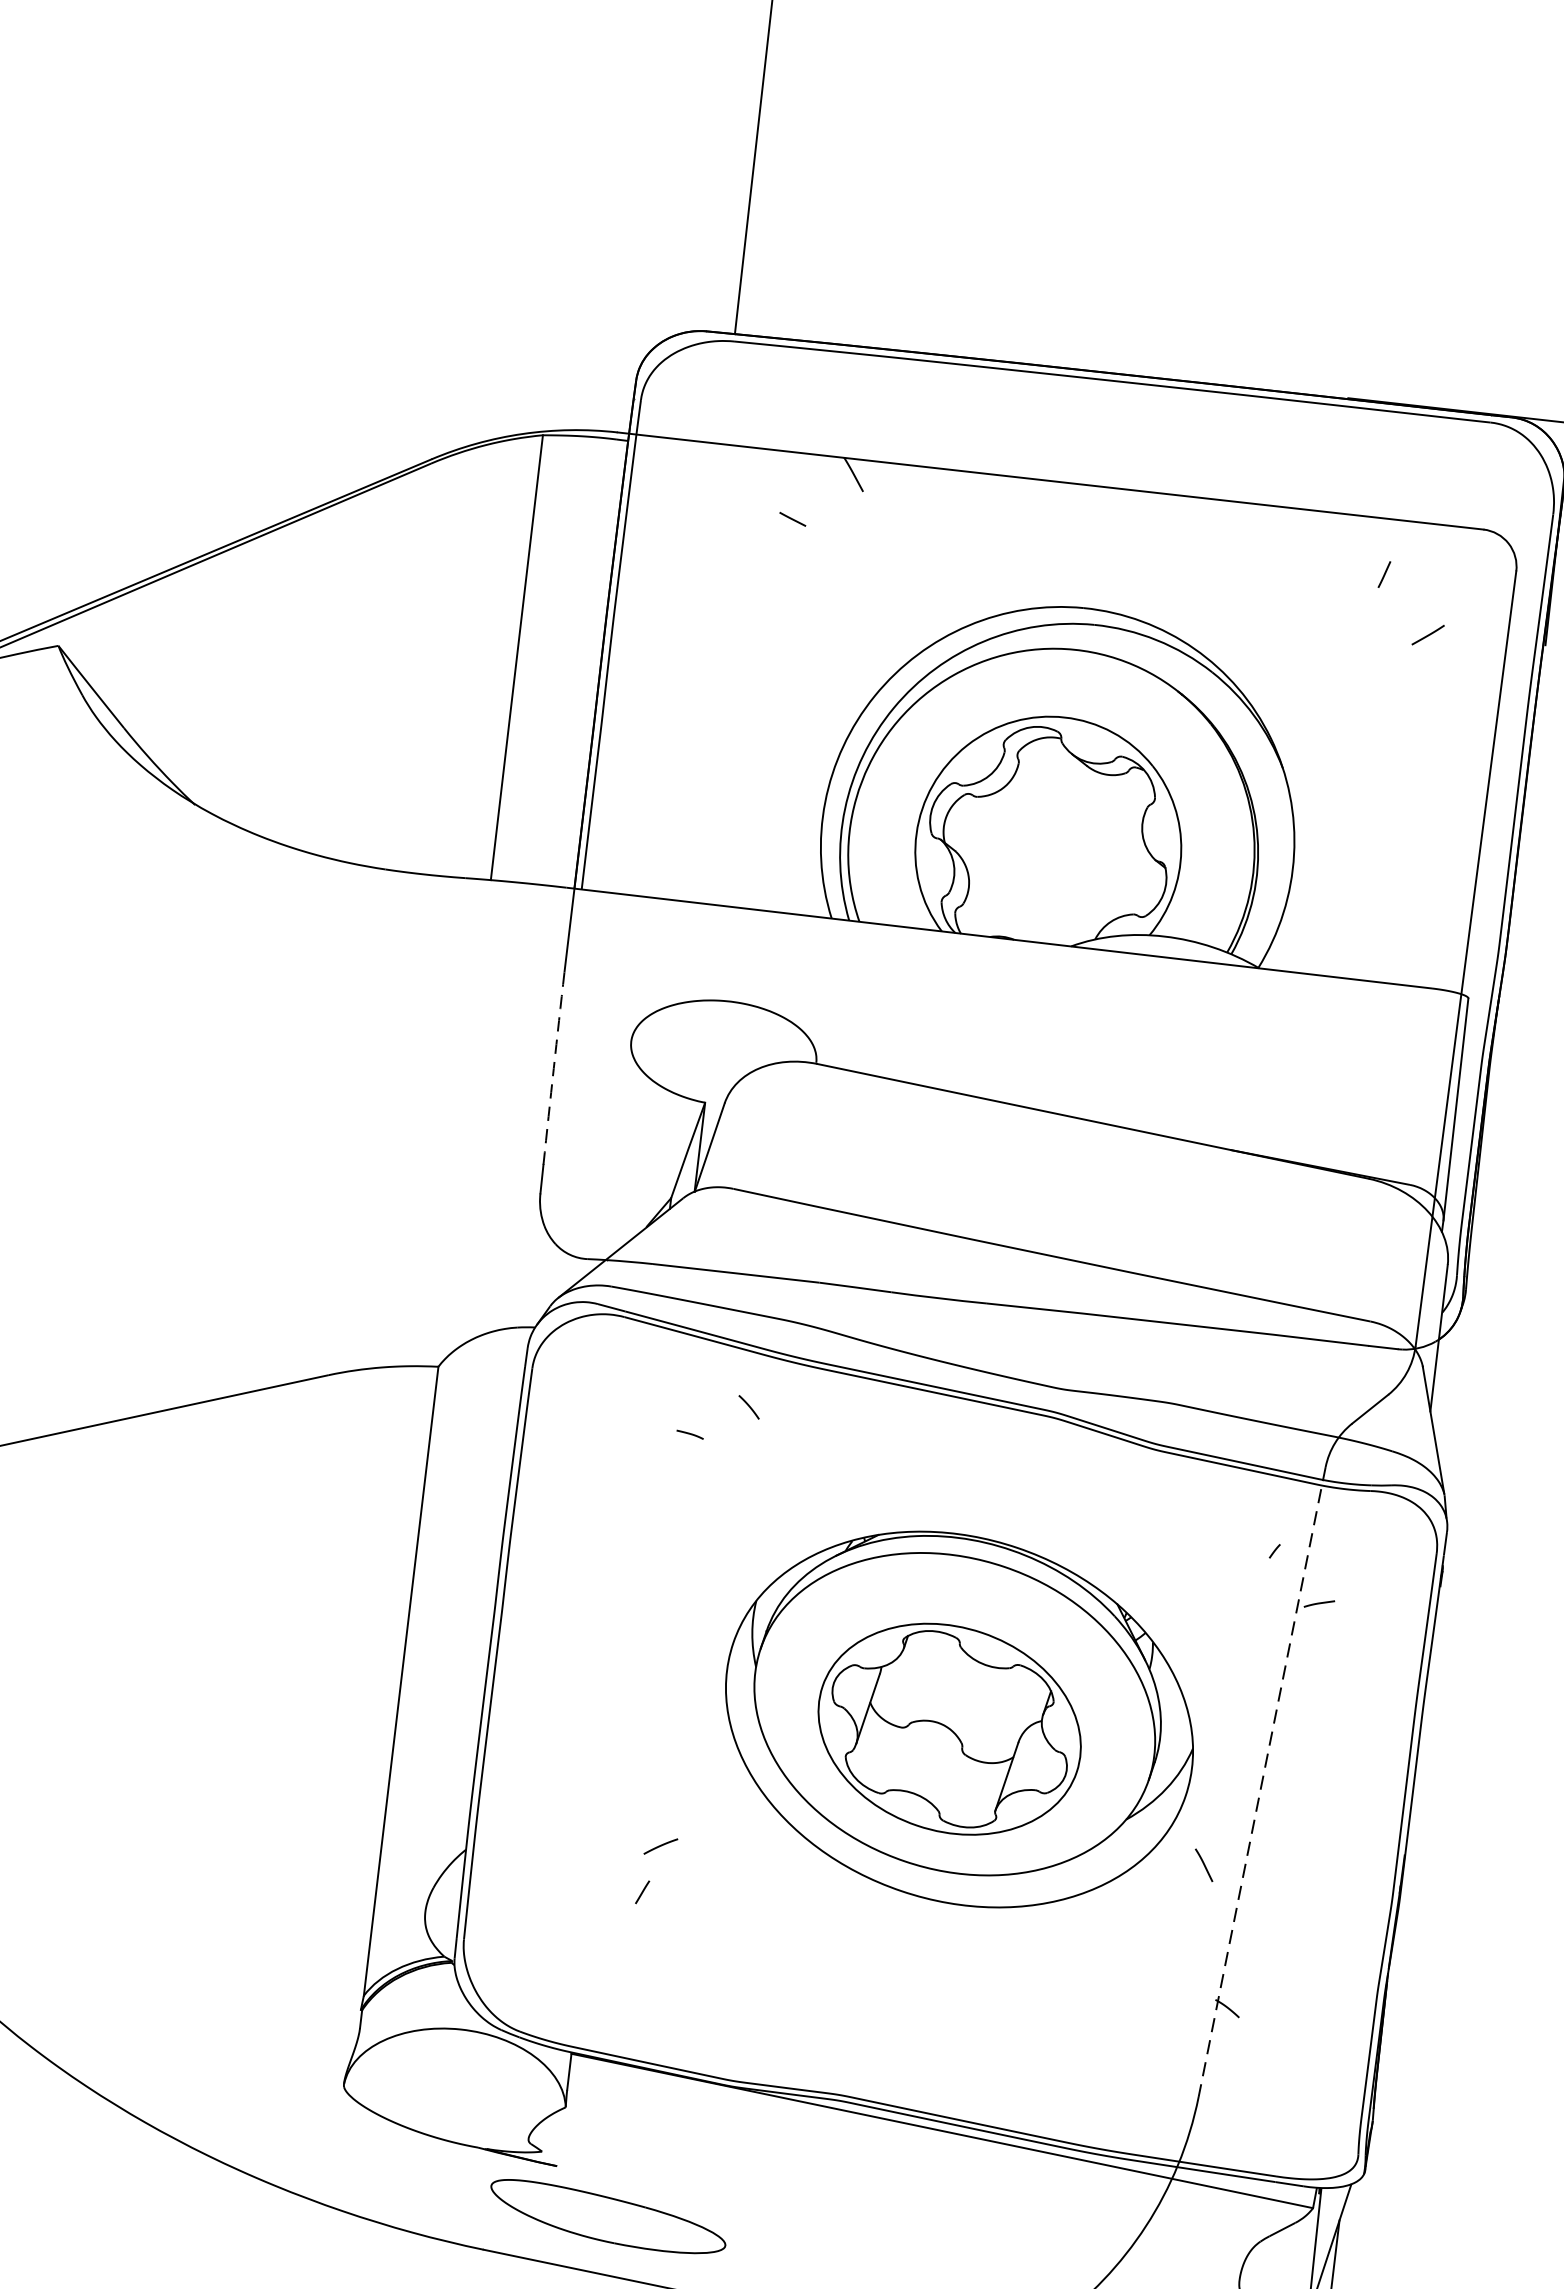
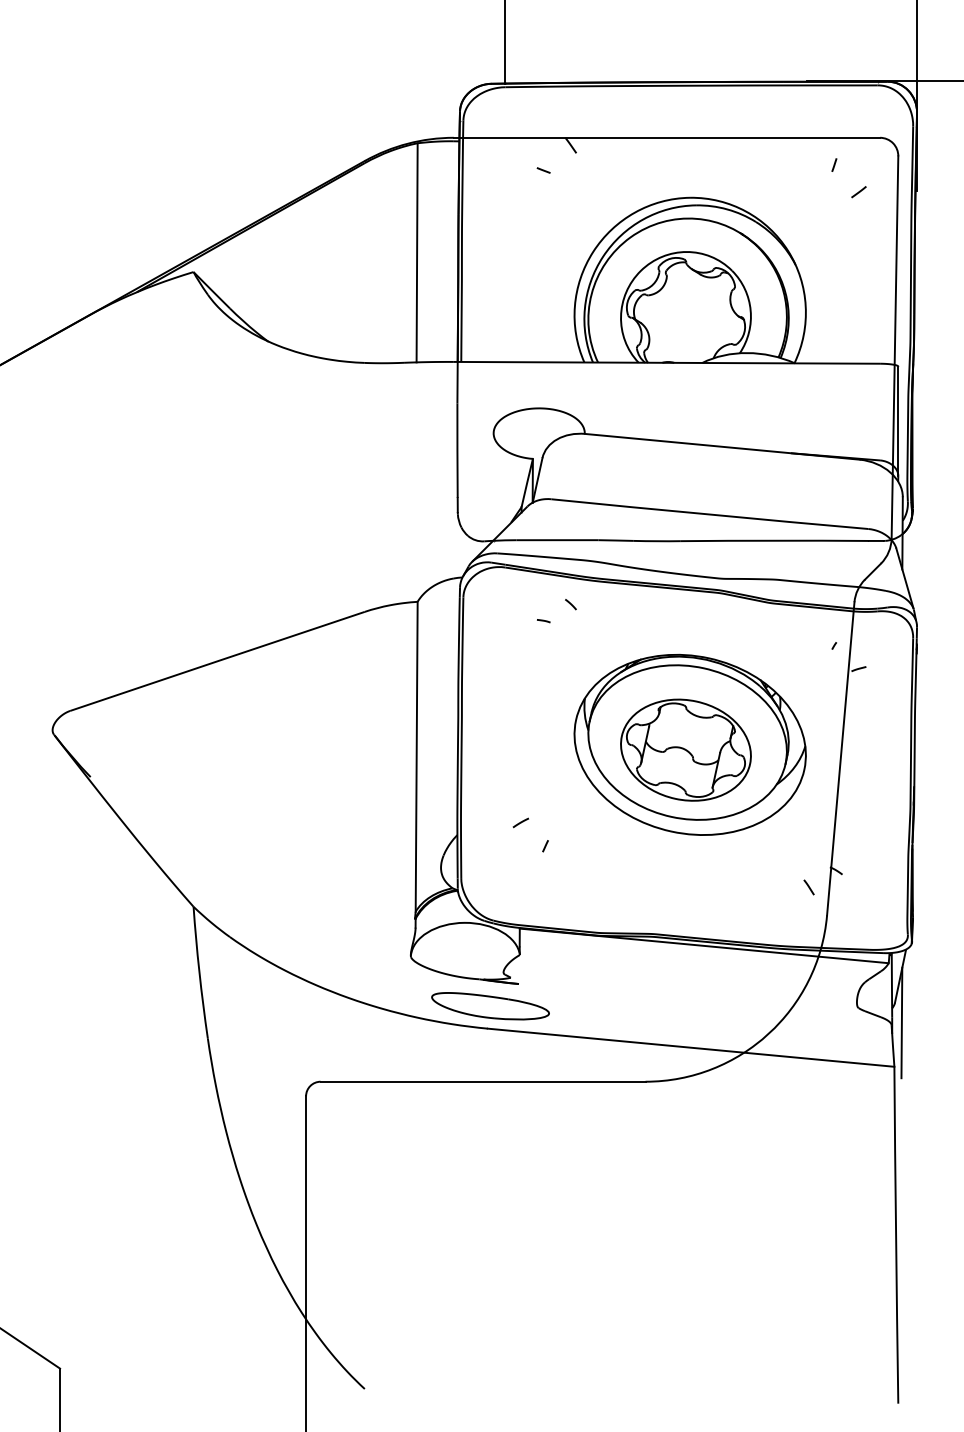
arc: (553, 1068) -> (457, 450), dashed -> solid
line: (1261, 1783) -> (840, 759), dashed -> solid
line: (660, 1845) -> (520, 822), moved
line: (1202, 1865) -> (808, 887), moved
part: (607, 2218) -> (490, 1006), moved

